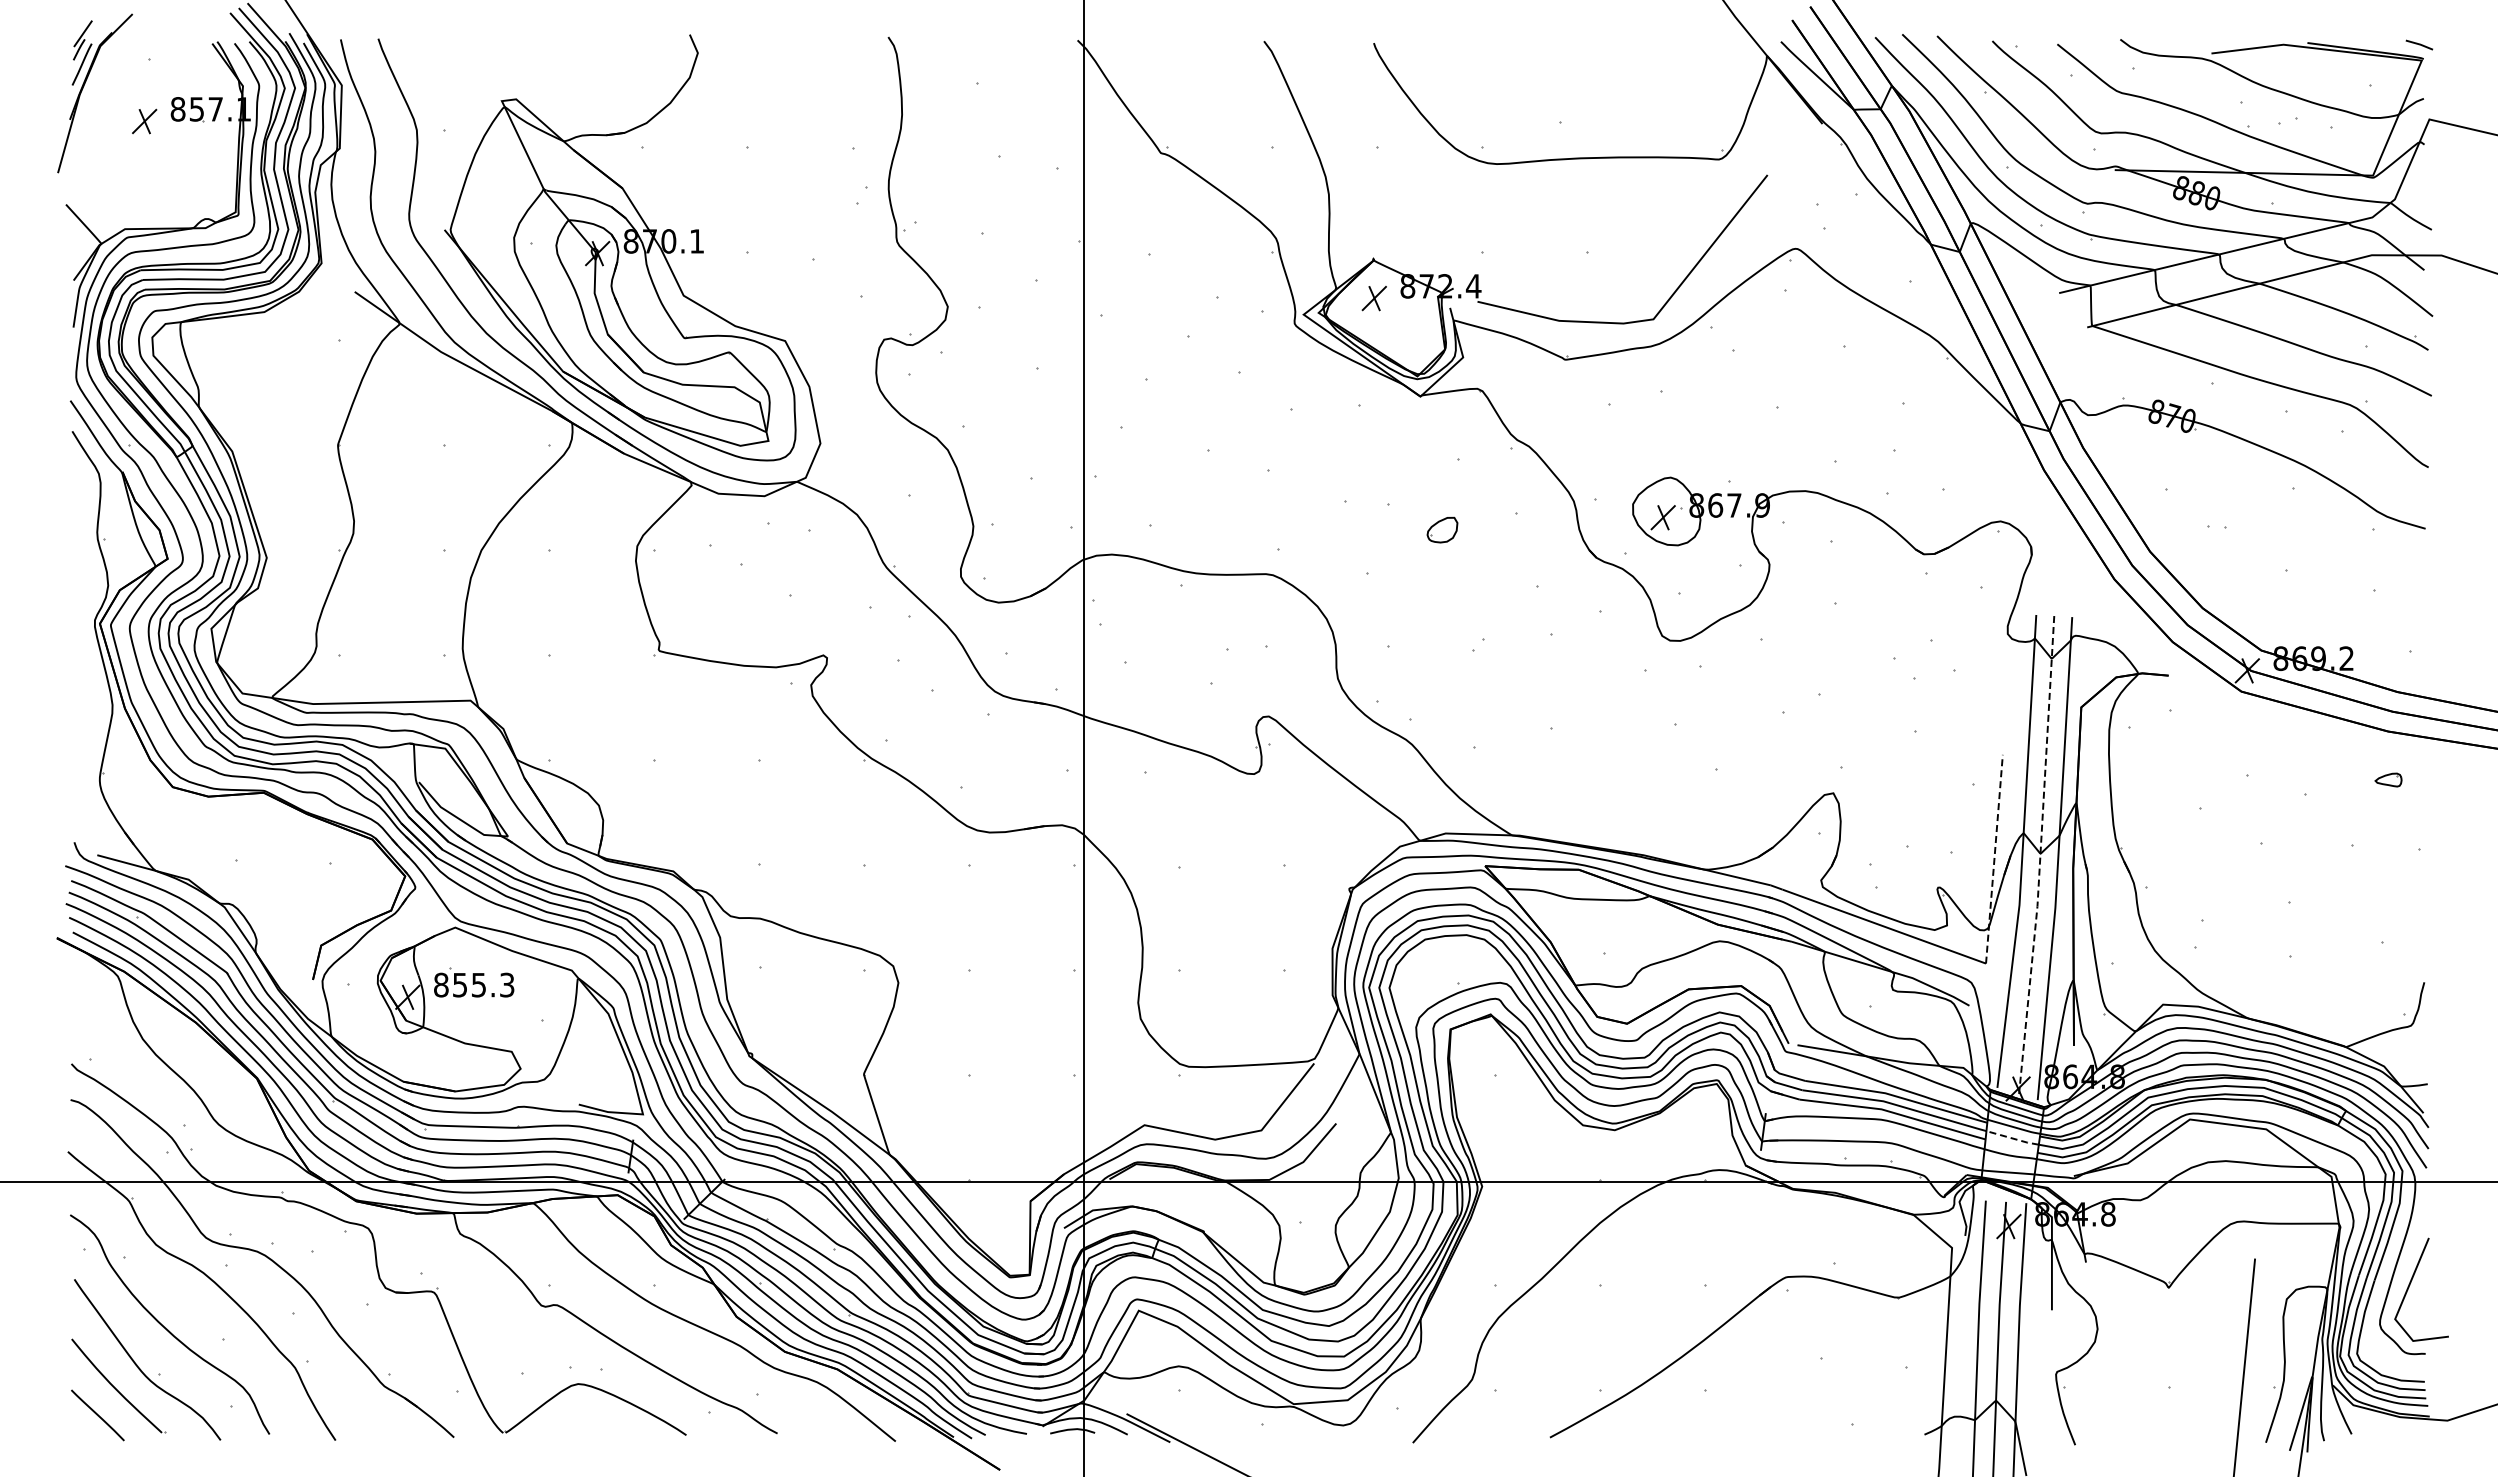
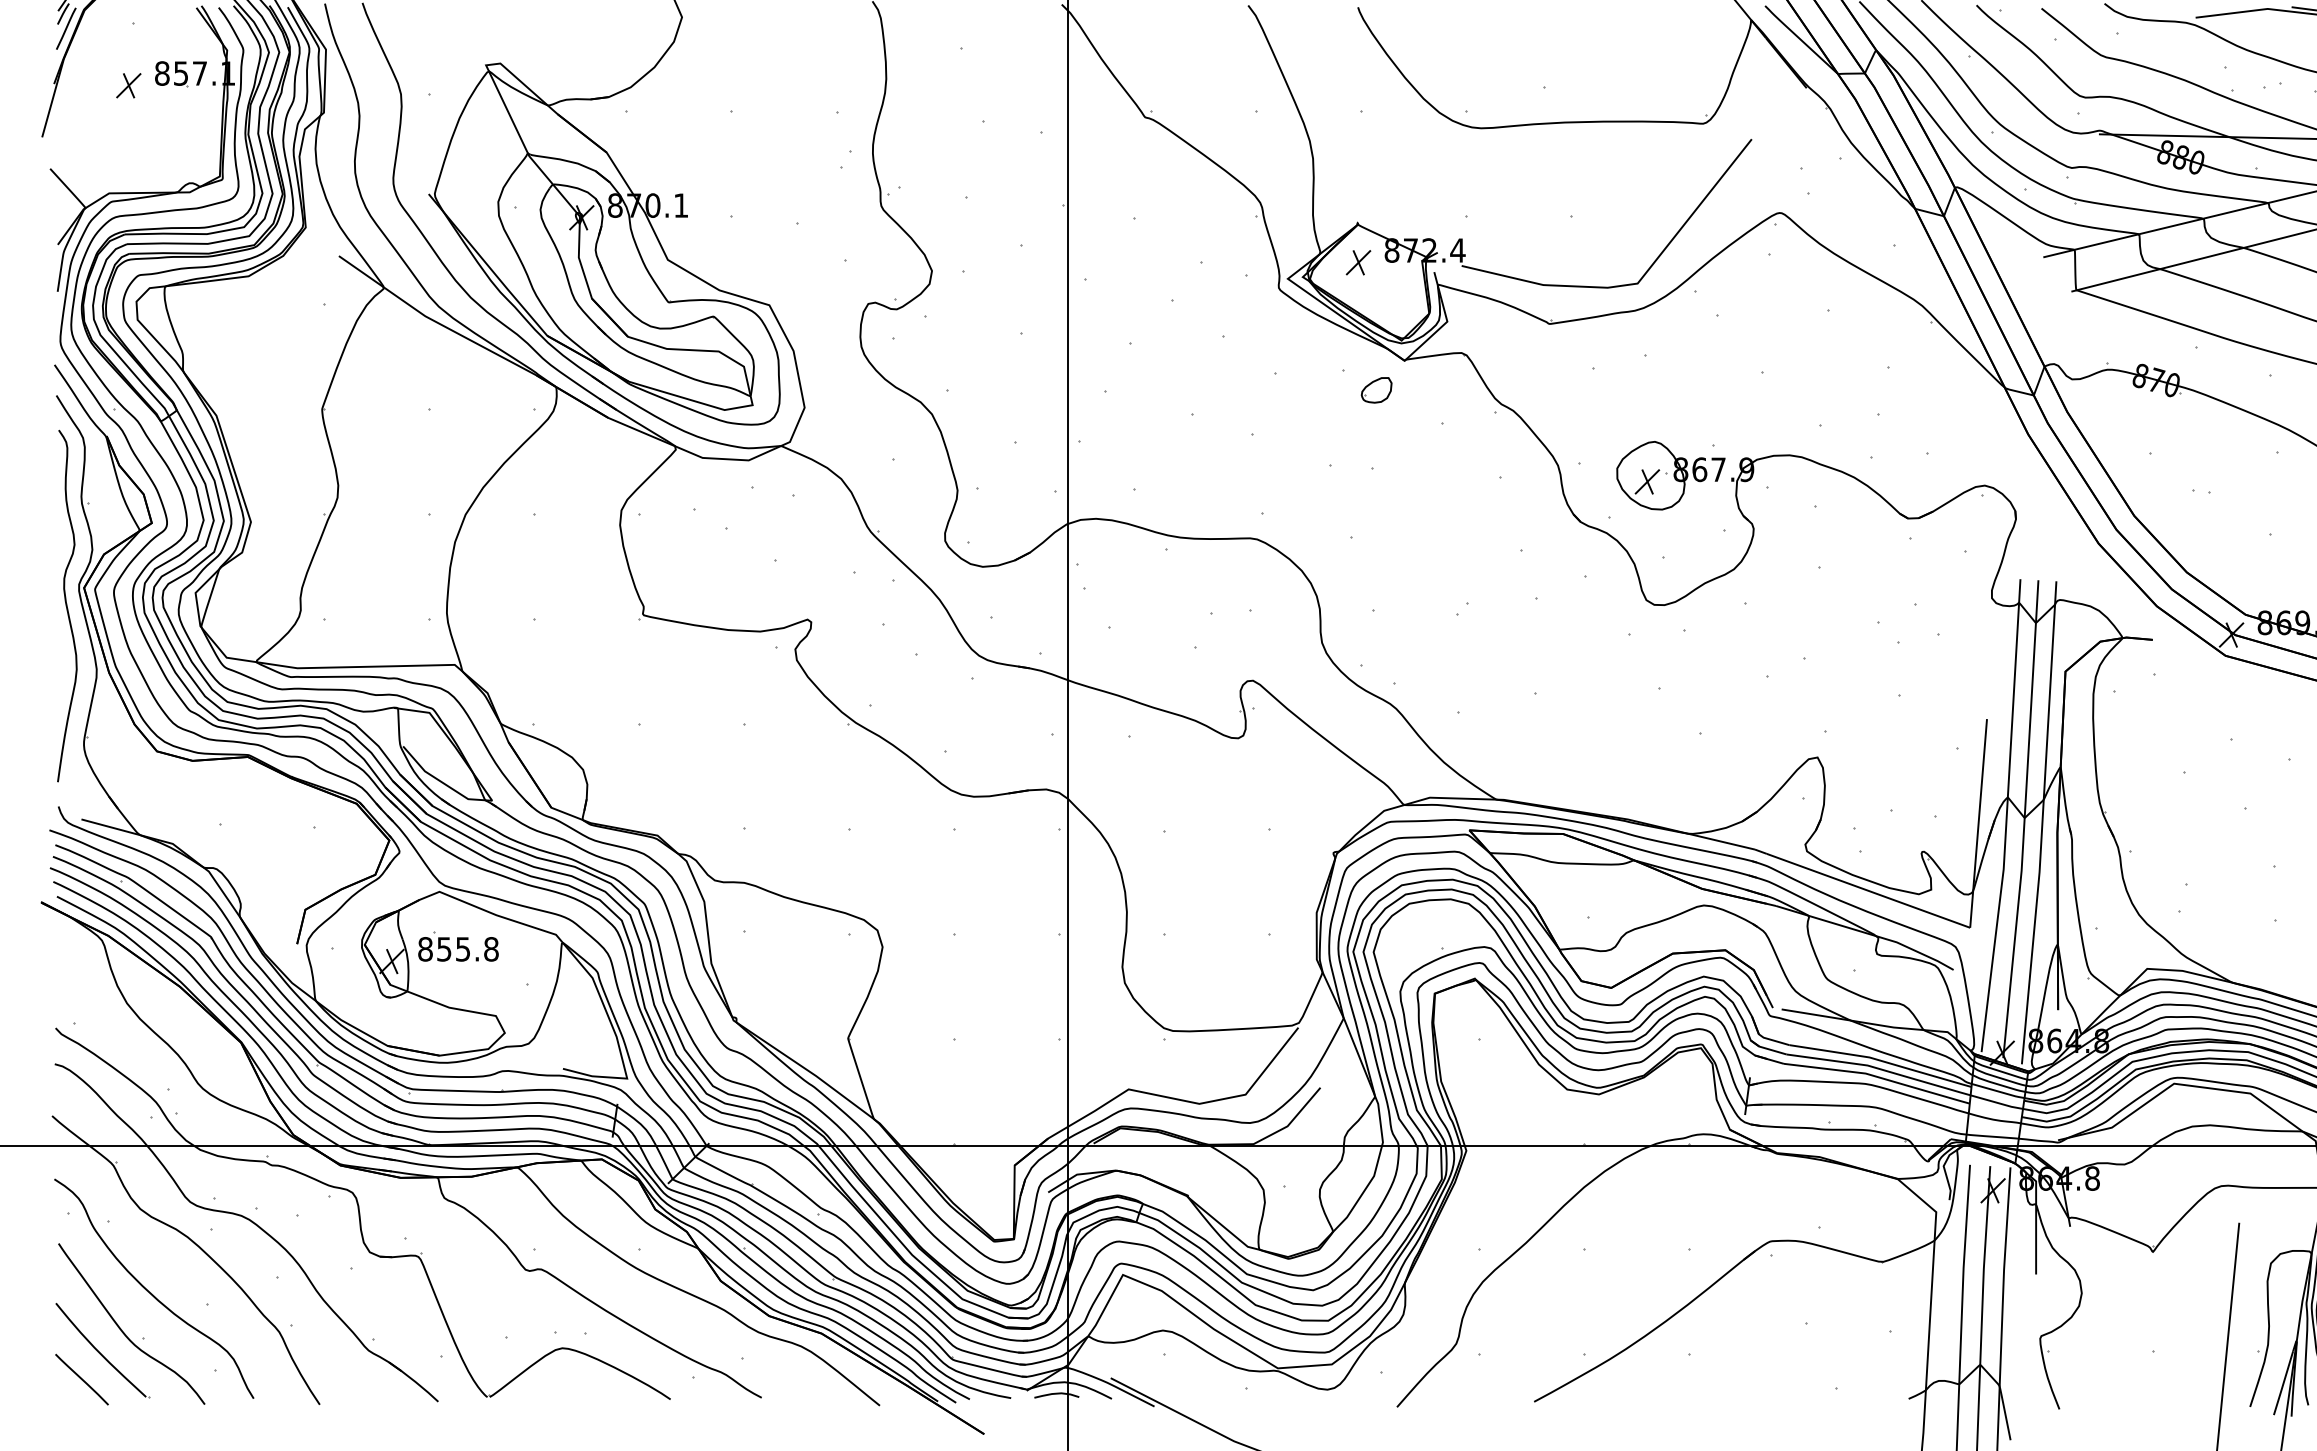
part: (1442, 529) -> (1376, 389), moved
curve: (82, 641) -> (66, 605), added
line: (2040, 855) -> (2024, 819), dashed -> solid
line: (1994, 859) -> (1978, 823), dashed -> solid
text: (507, 984) -> (491, 948), 855.3 -> 855.8
line: (2013, 1138) -> (1997, 1102), dashed -> solid

